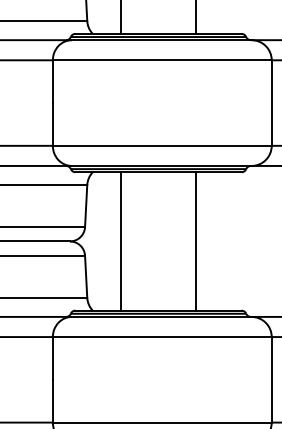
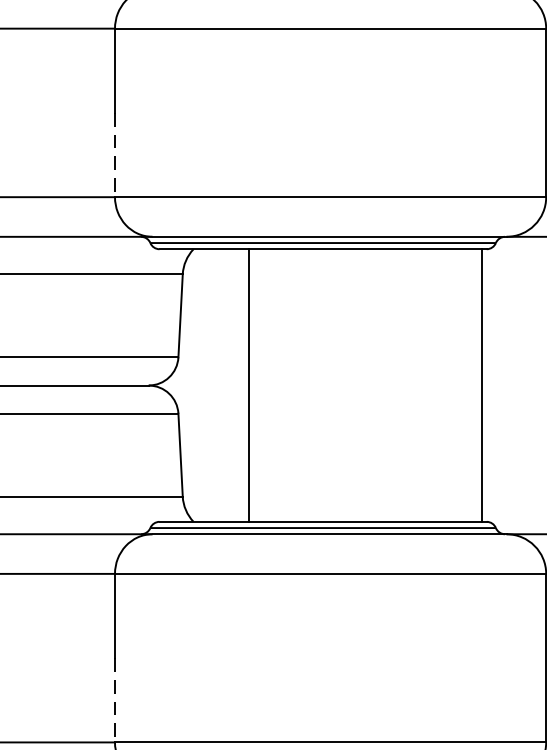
line: (52, 124) -> (114, 155), solid -> dashed
line: (196, 241) -> (482, 385), moved
line: (52, 401) -> (114, 700), solid -> dashed

